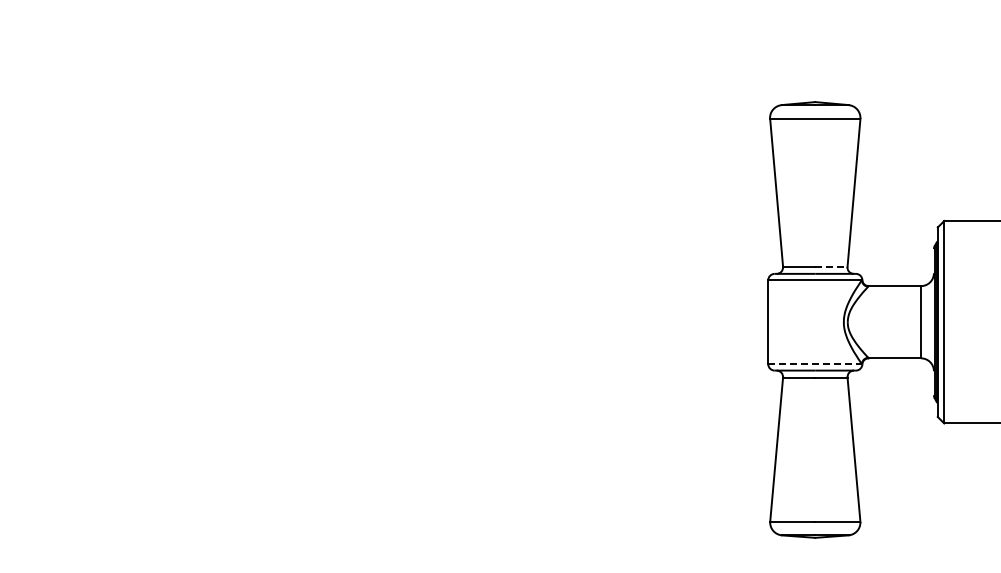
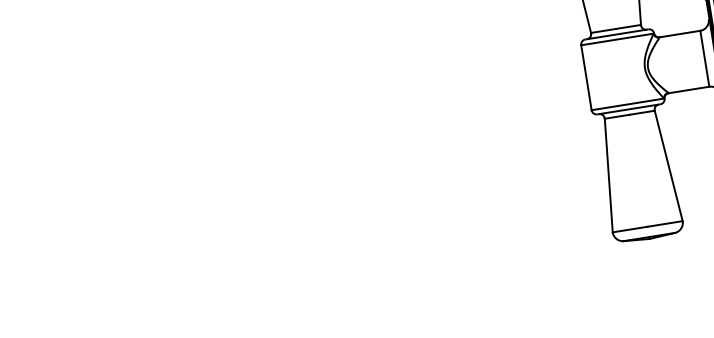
line: (831, 266) -> (628, 26), dashed -> solid
line: (815, 364) -> (628, 104), dashed -> solid

